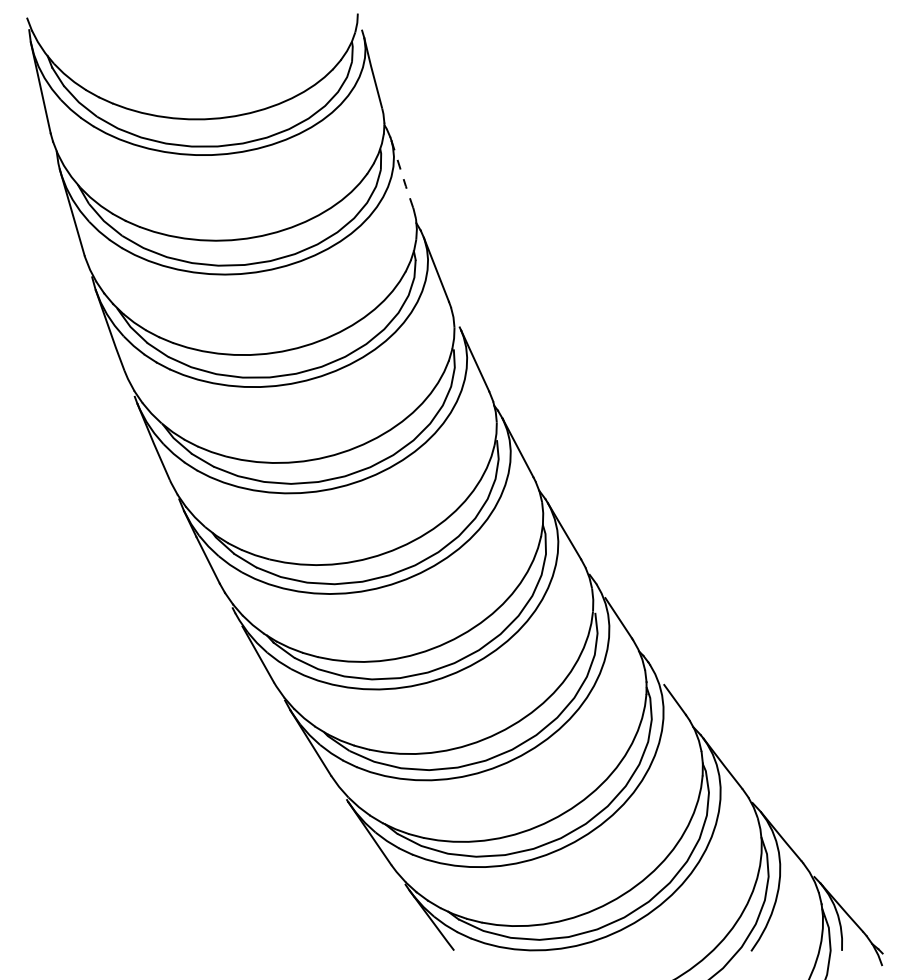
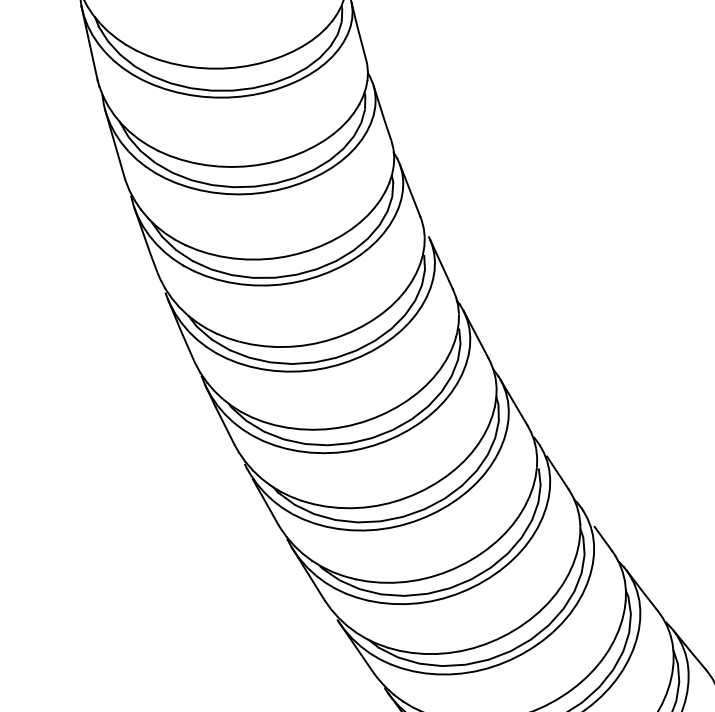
line: (402, 174) -> (382, 113), dashed -> solid

